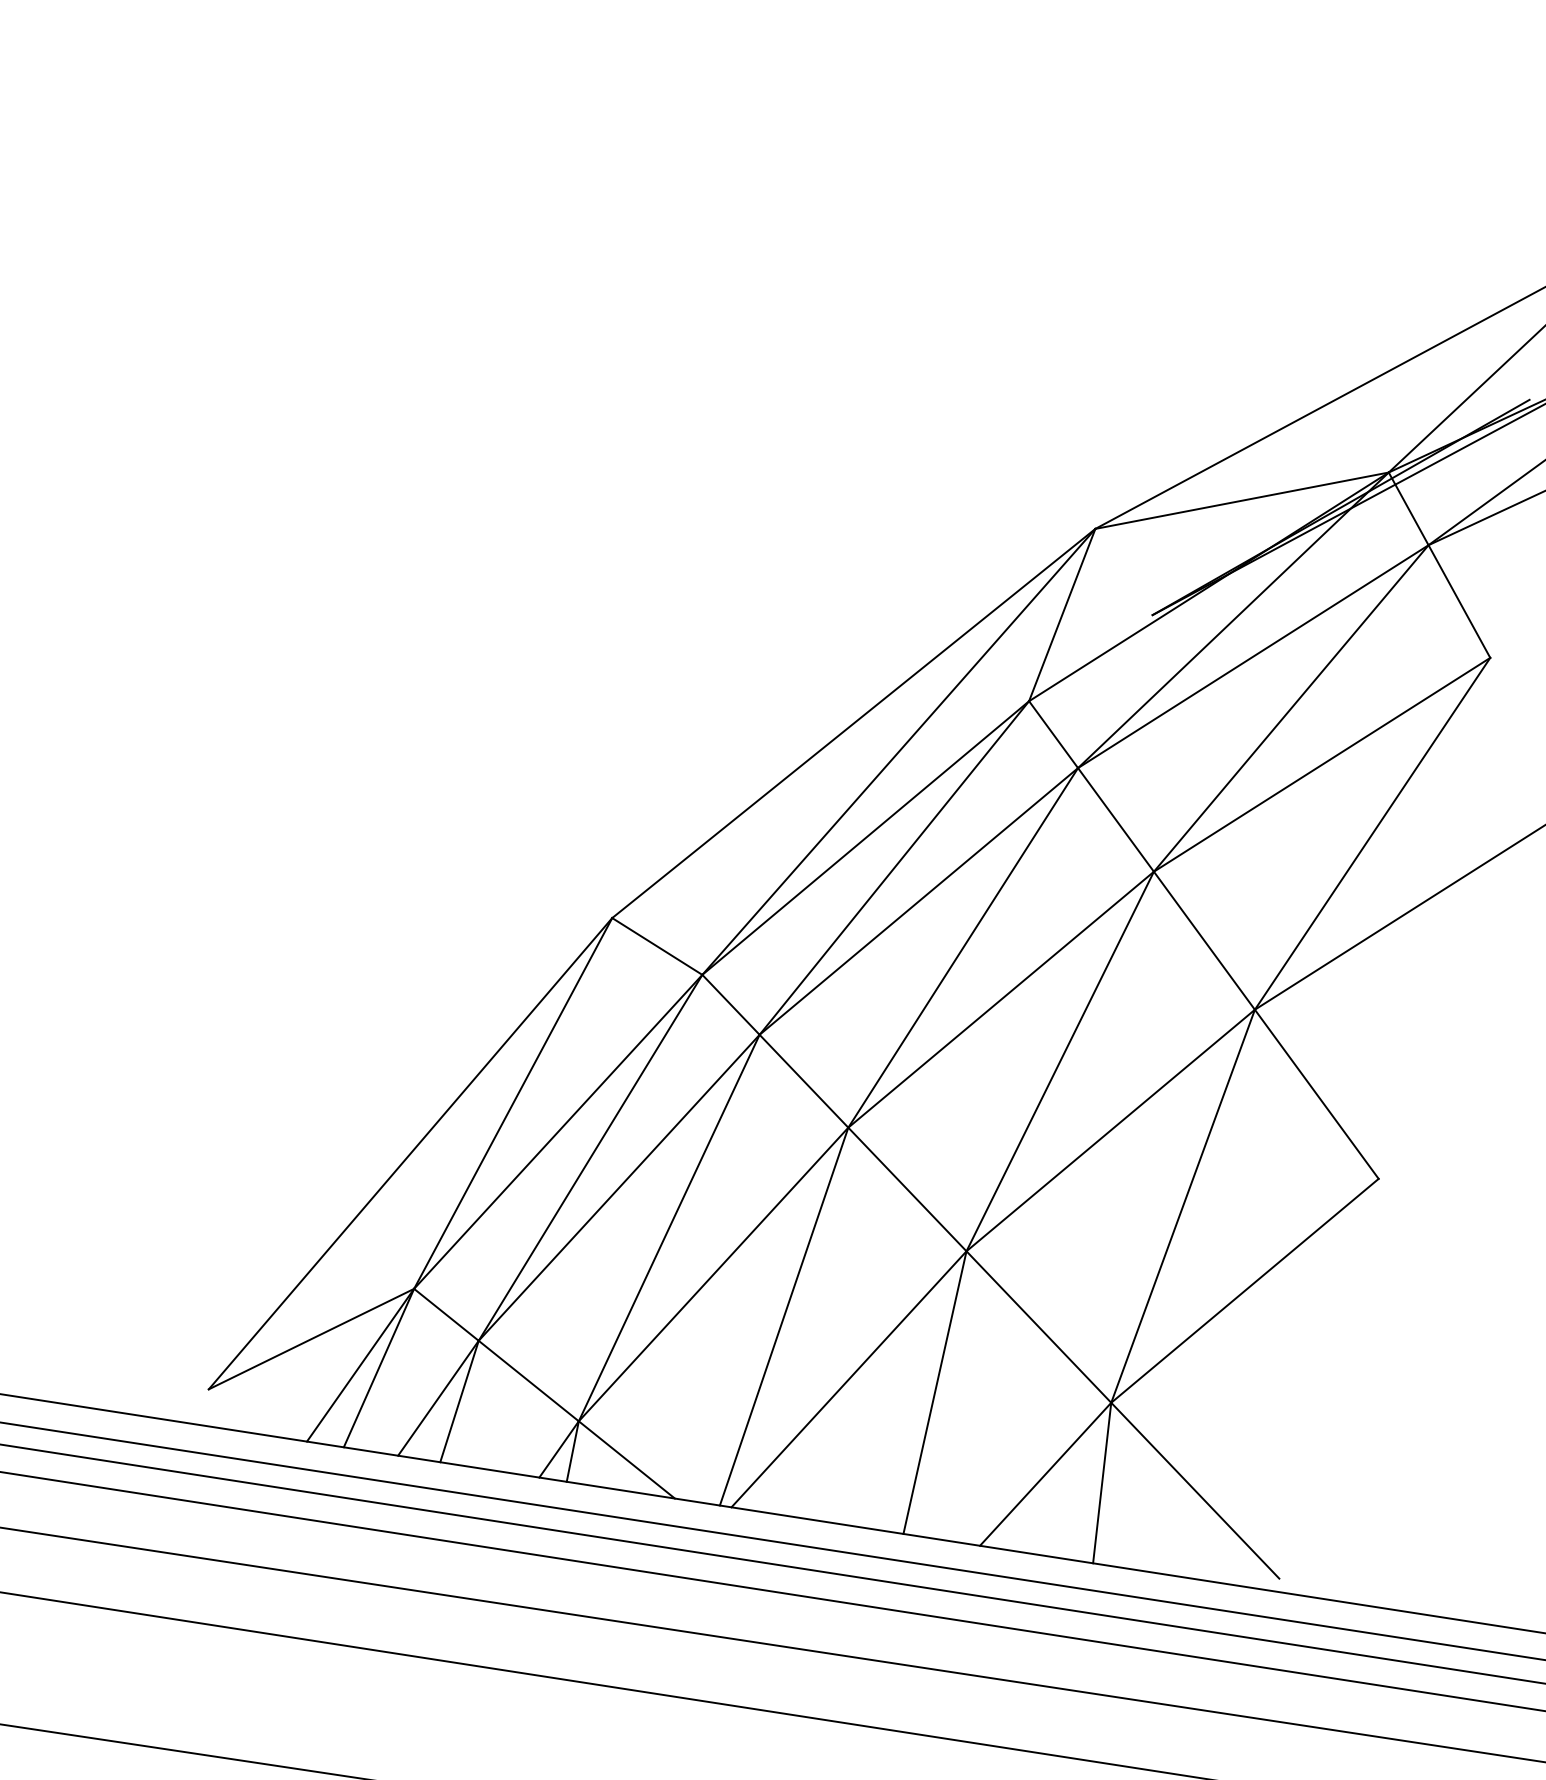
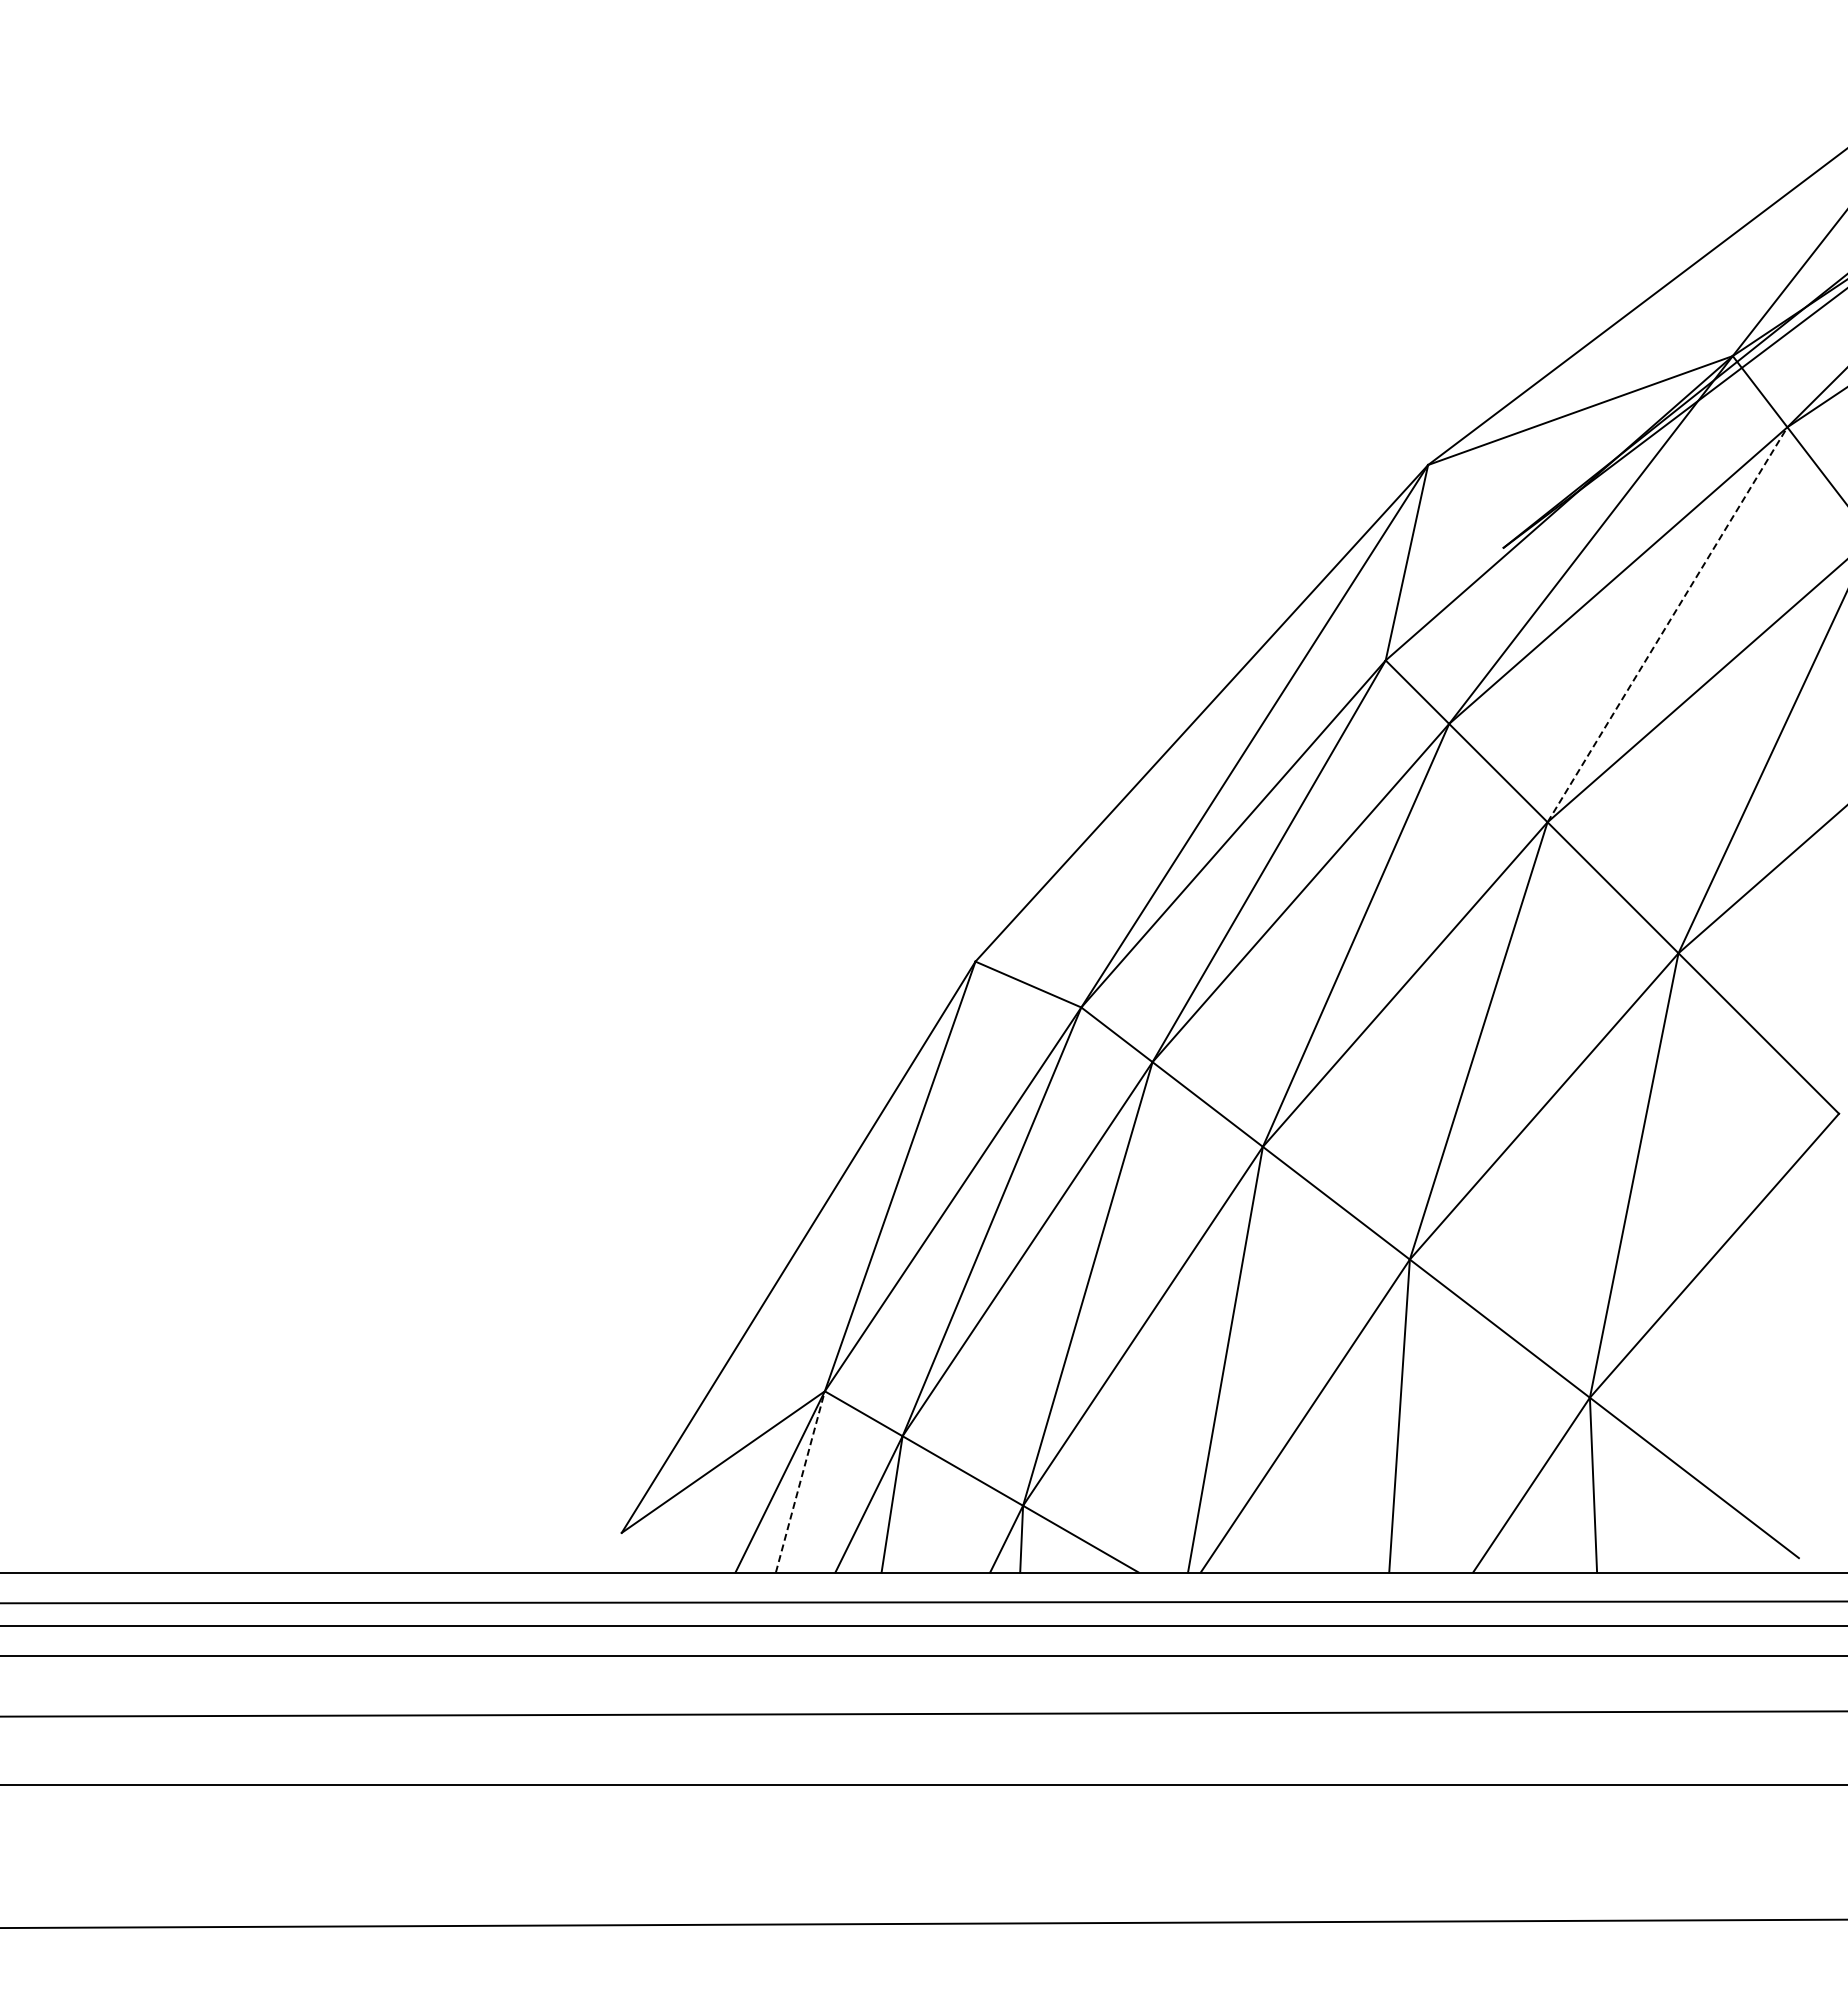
line: (1291, 708) -> (1667, 624), solid -> dashed
line: (379, 1367) -> (800, 1481), solid -> dashed

